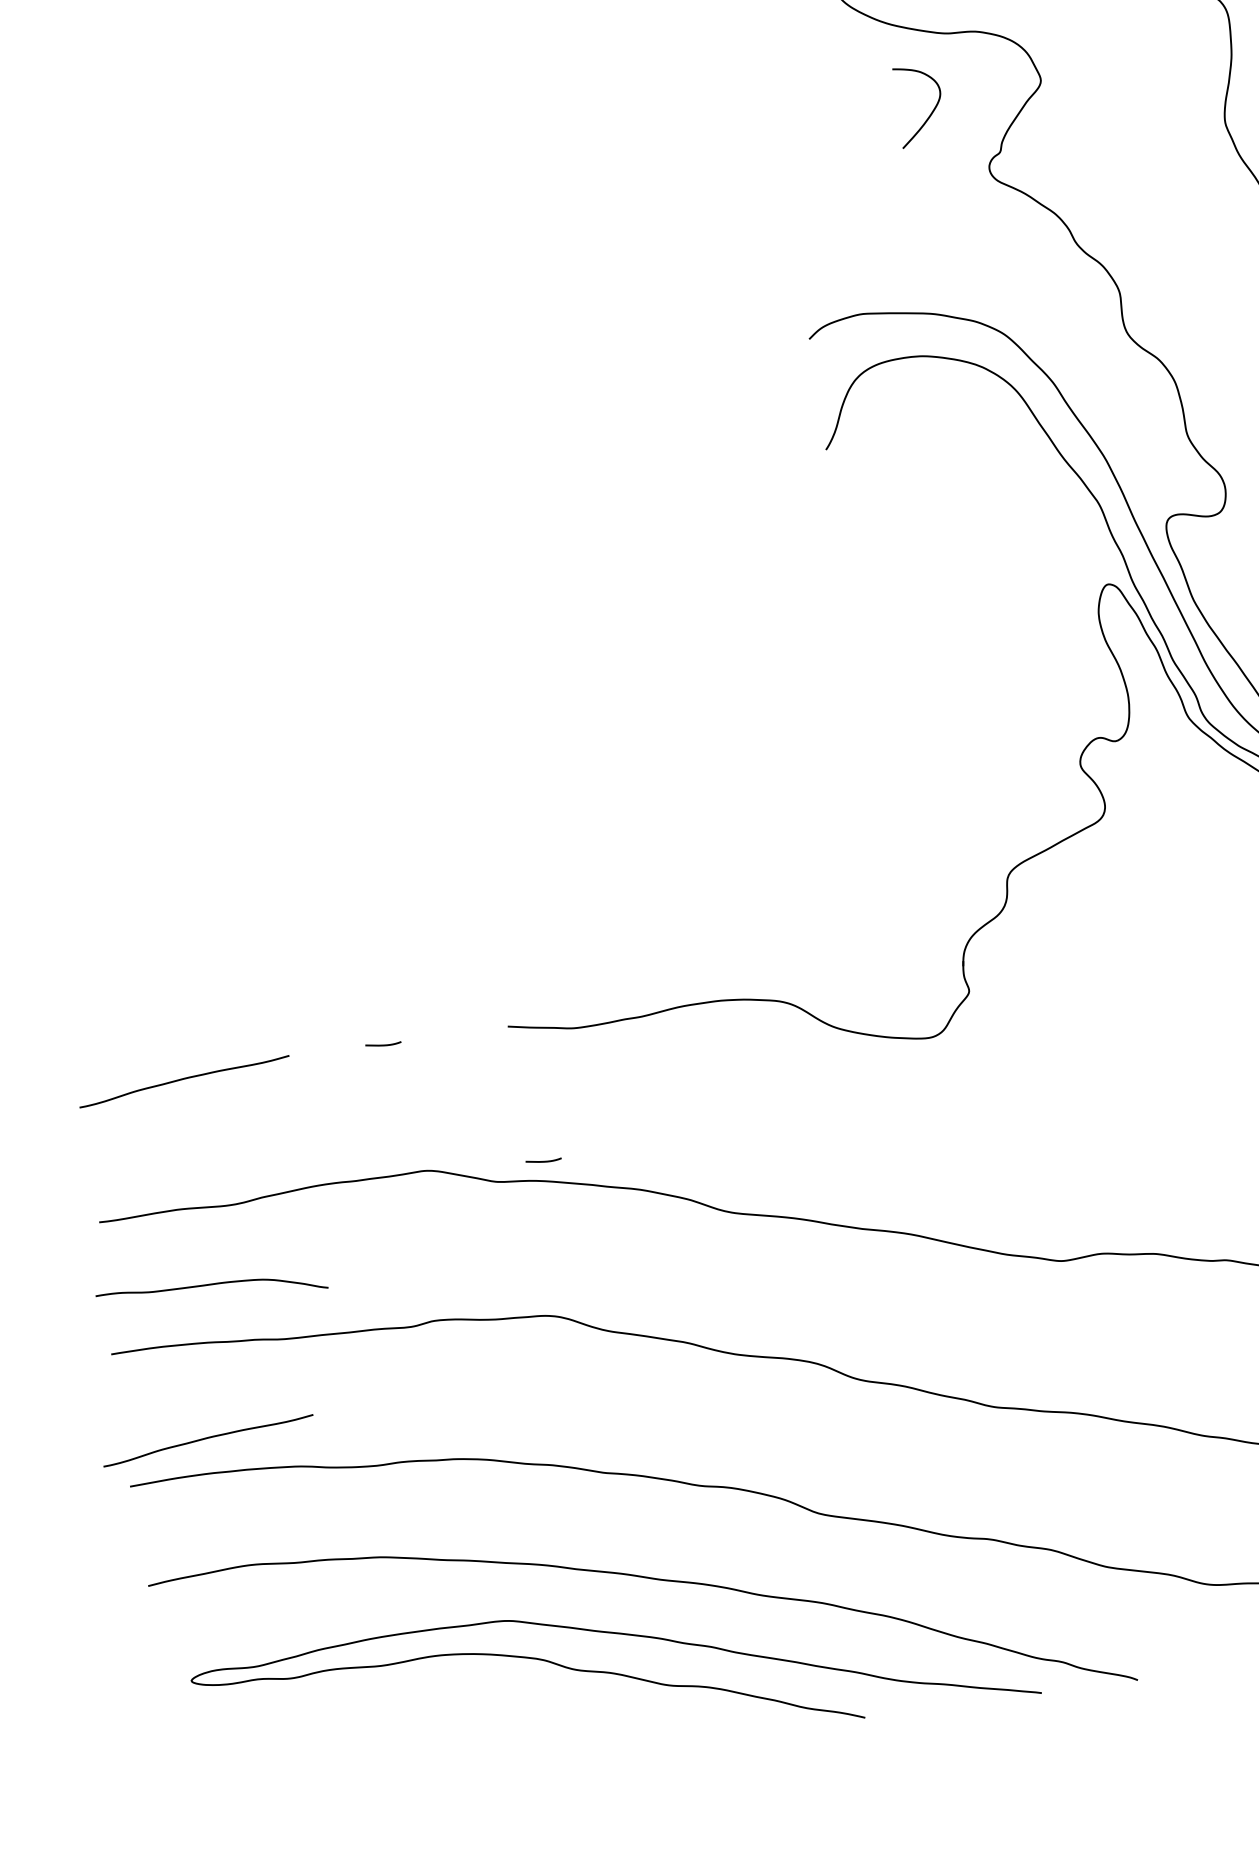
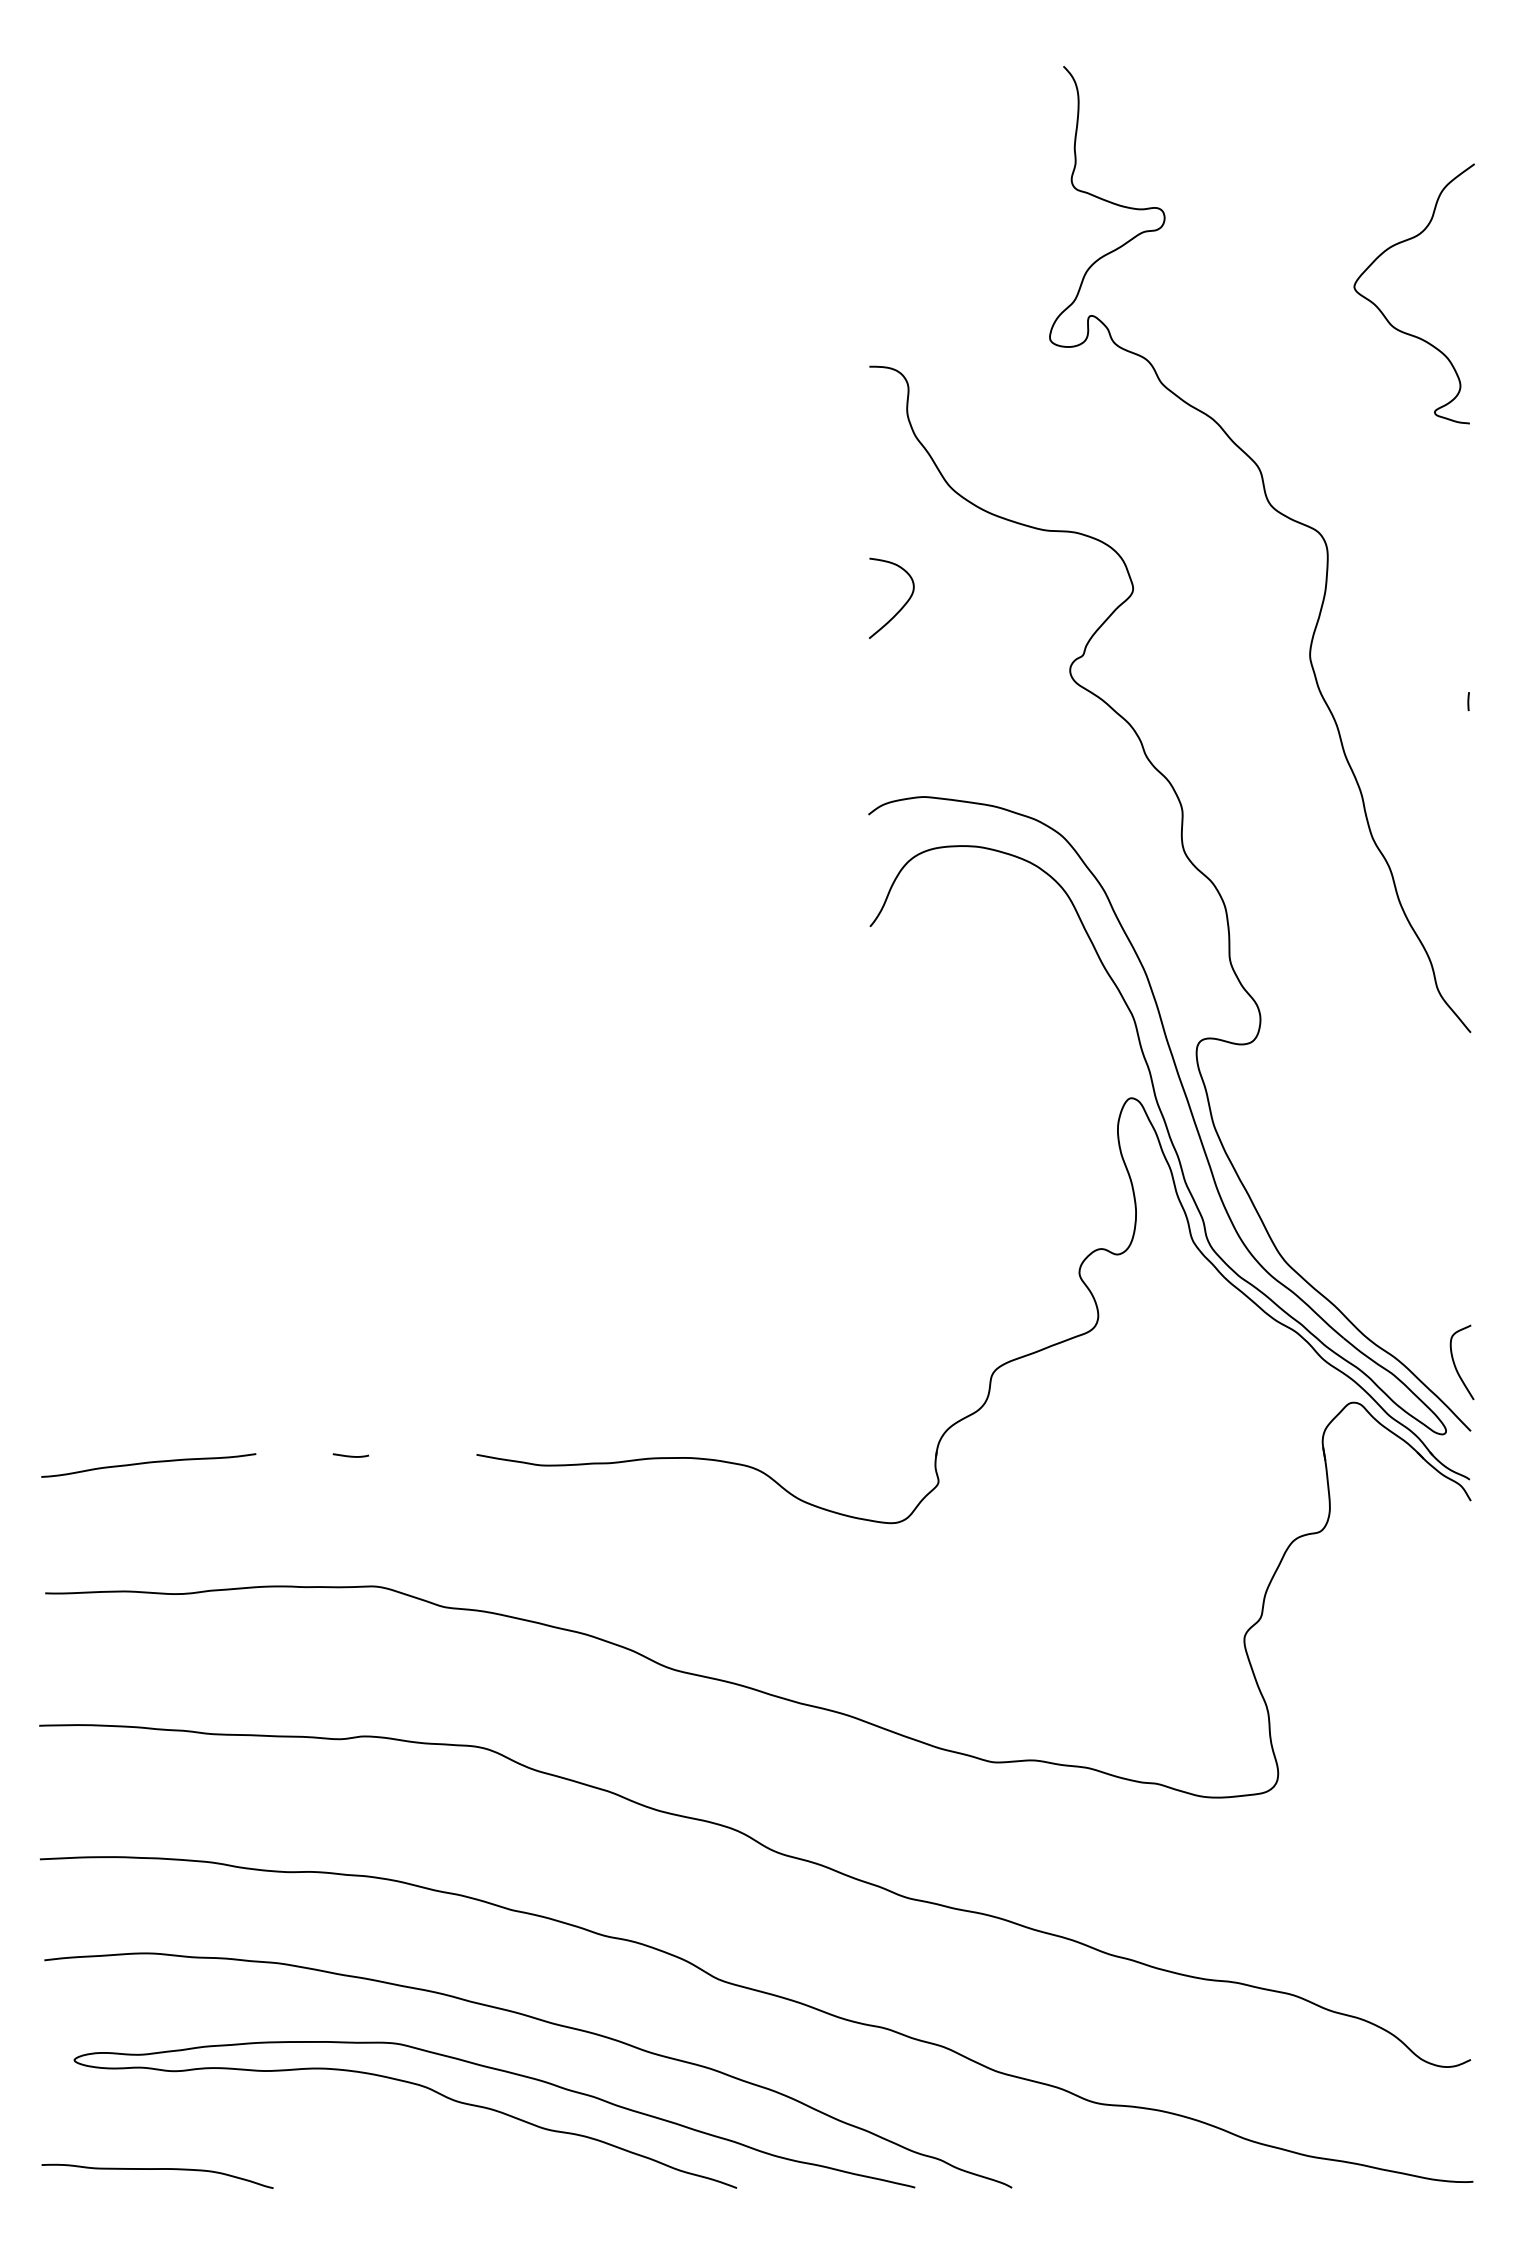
curve: (930, 113) -> (901, 607), moved
curve: (543, 1160) -> (493, 1592), removed
curve: (211, 1284) -> (157, 2169), moved
curve: (207, 1438) -> (123, 1822), removed

